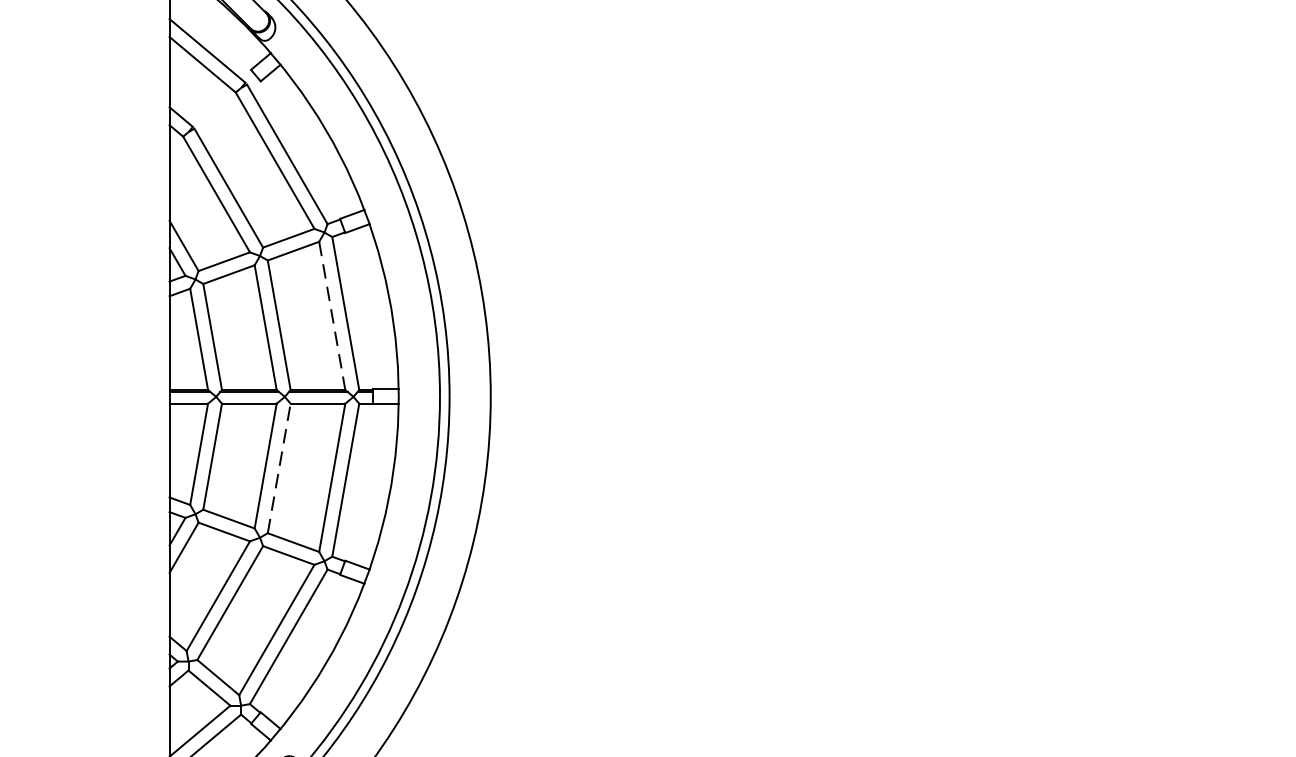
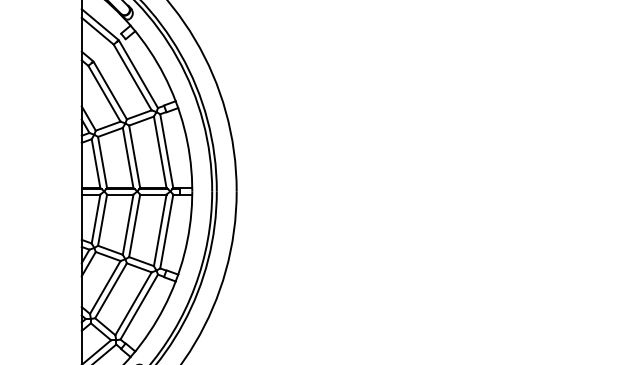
line: (332, 316) -> (160, 152), dashed -> solid
line: (278, 467) -> (134, 225), dashed -> solid

